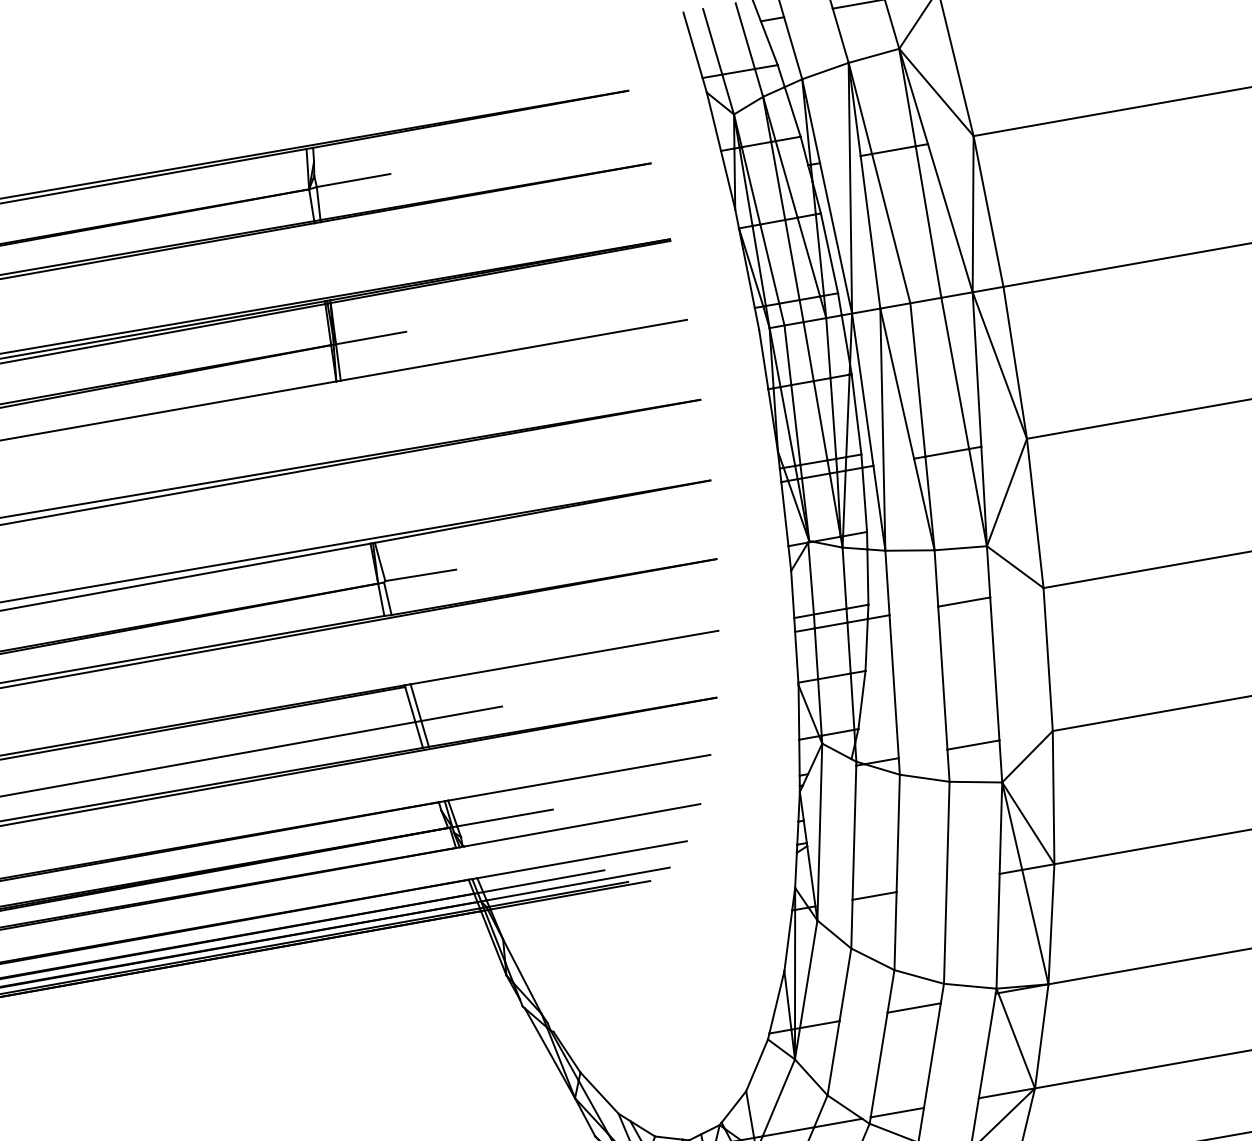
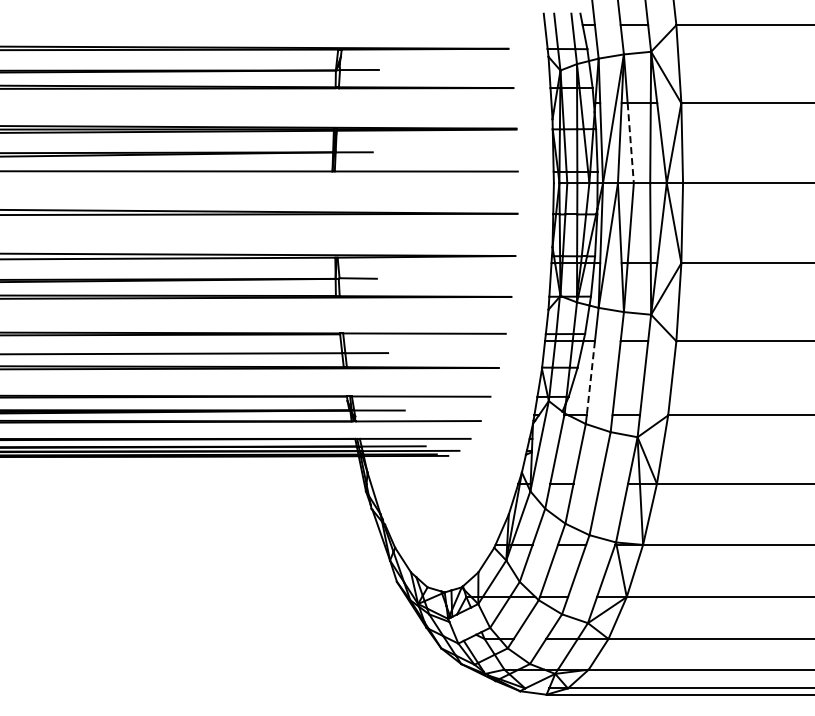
line: (890, 229) -> (630, 143), solid -> dashed
line: (893, 687) -> (590, 378), solid -> dashed

